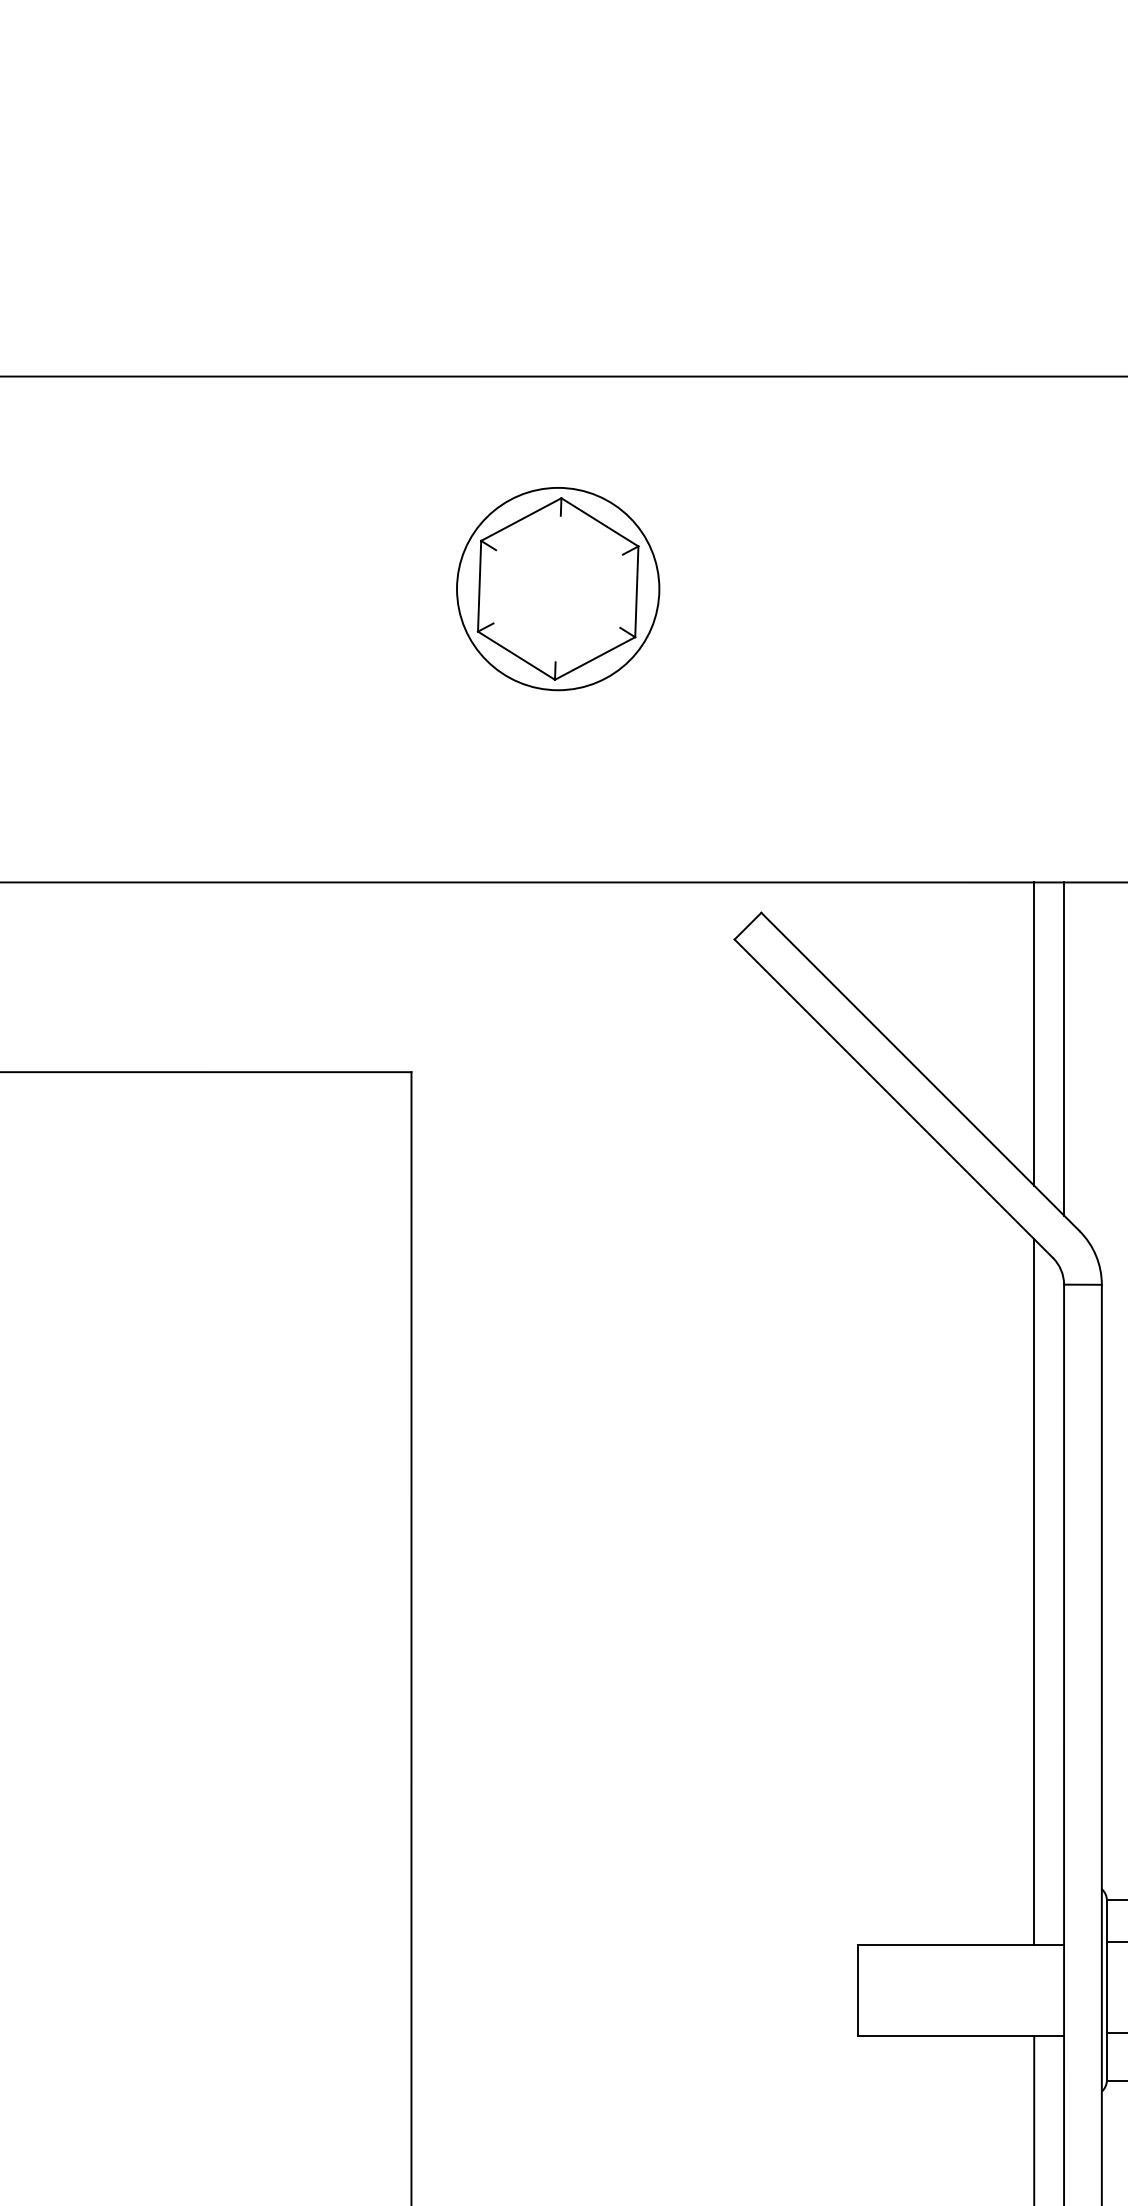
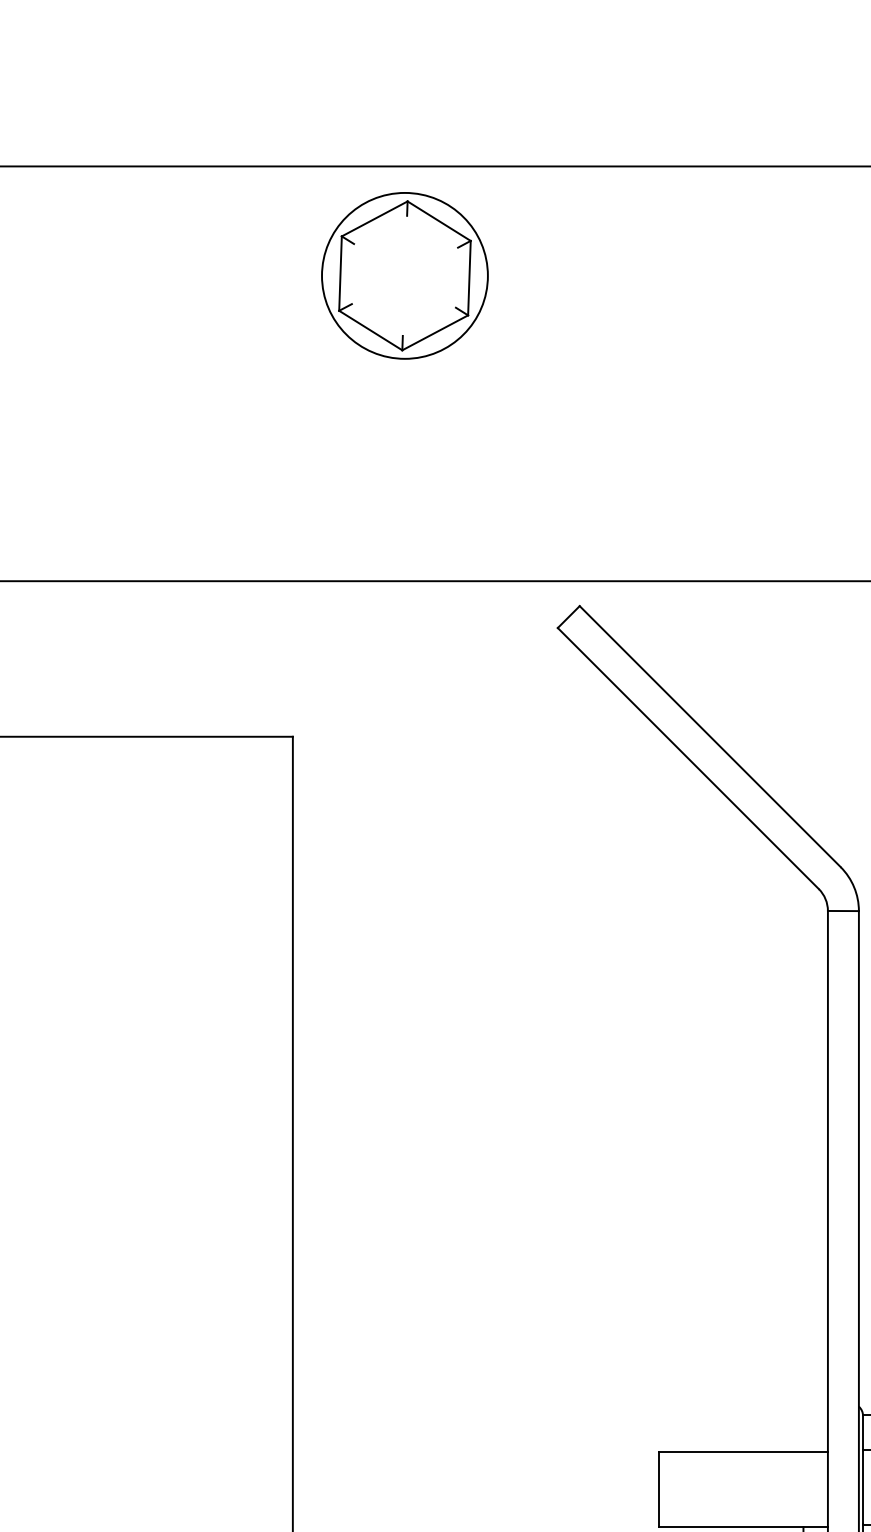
part: (558, 589) -> (405, 276), moved
line: (1034, 1033) -> (803, 705), removed
line: (1064, 1048) -> (828, 717), removed
line: (1034, 1591) -> (803, 1162), removed

